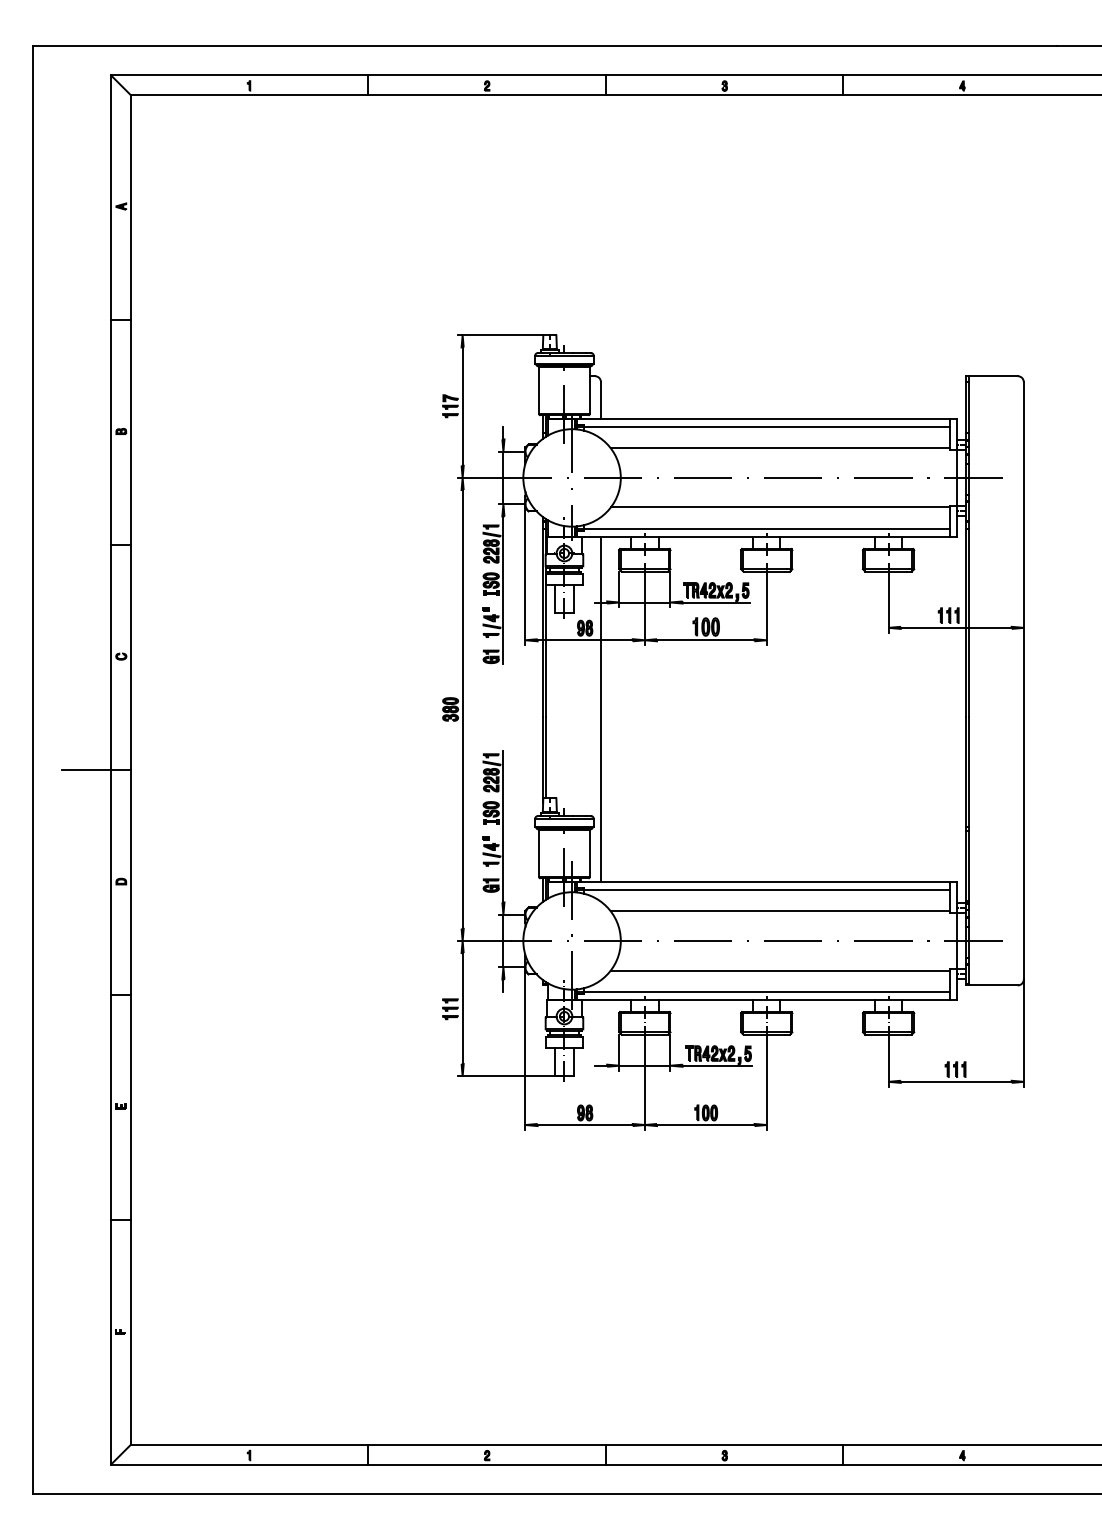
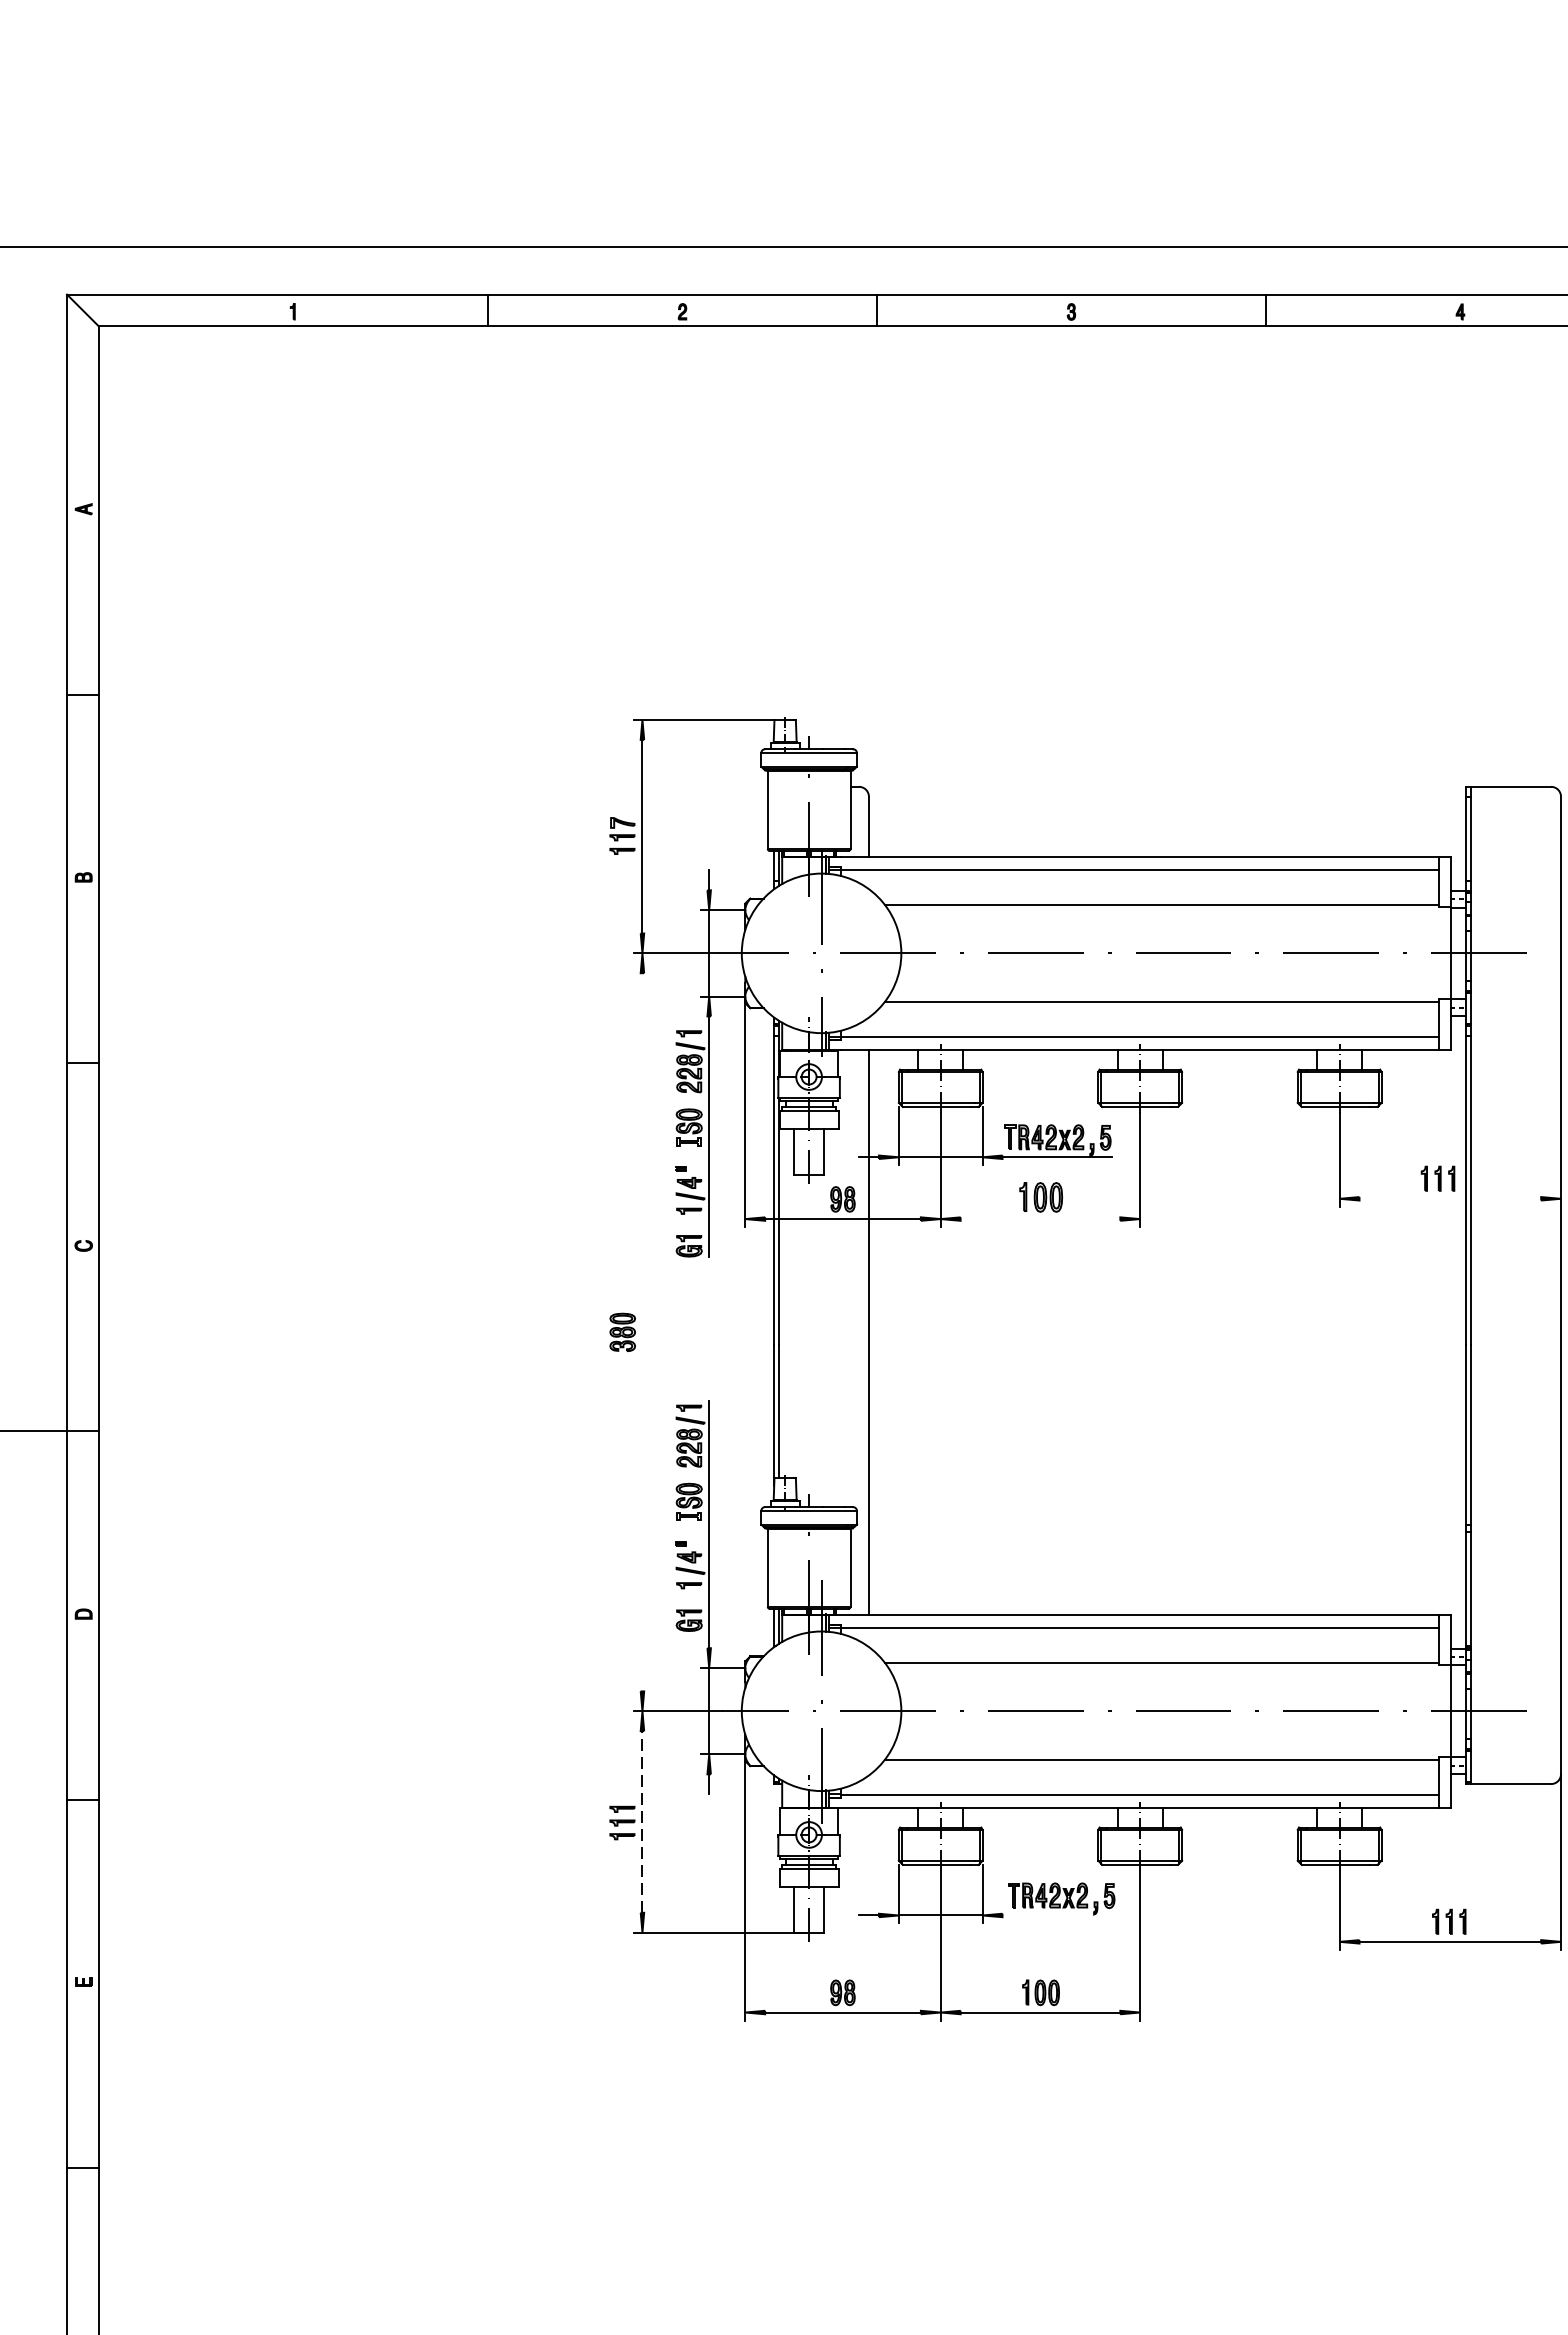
line: (955, 627) -> (1449, 1198), removed
line: (705, 640) -> (1039, 1219), removed
line: (462, 709) -> (642, 1332), removed
line: (462, 1008) -> (642, 1821), solid -> dashed
line: (716, 1065) -> (1057, 1915), removed

